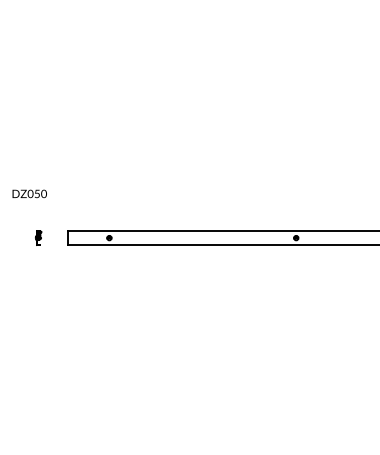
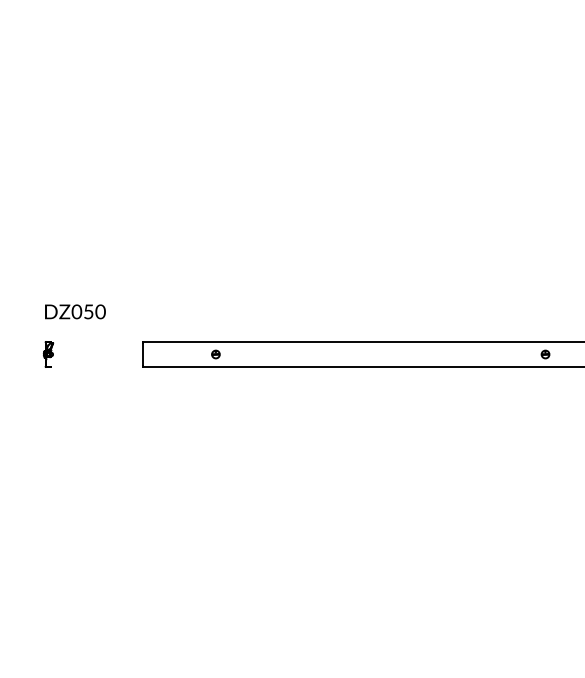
text: (29, 193) -> (74, 311), moved
part: (38, 237) -> (48, 353), moved

